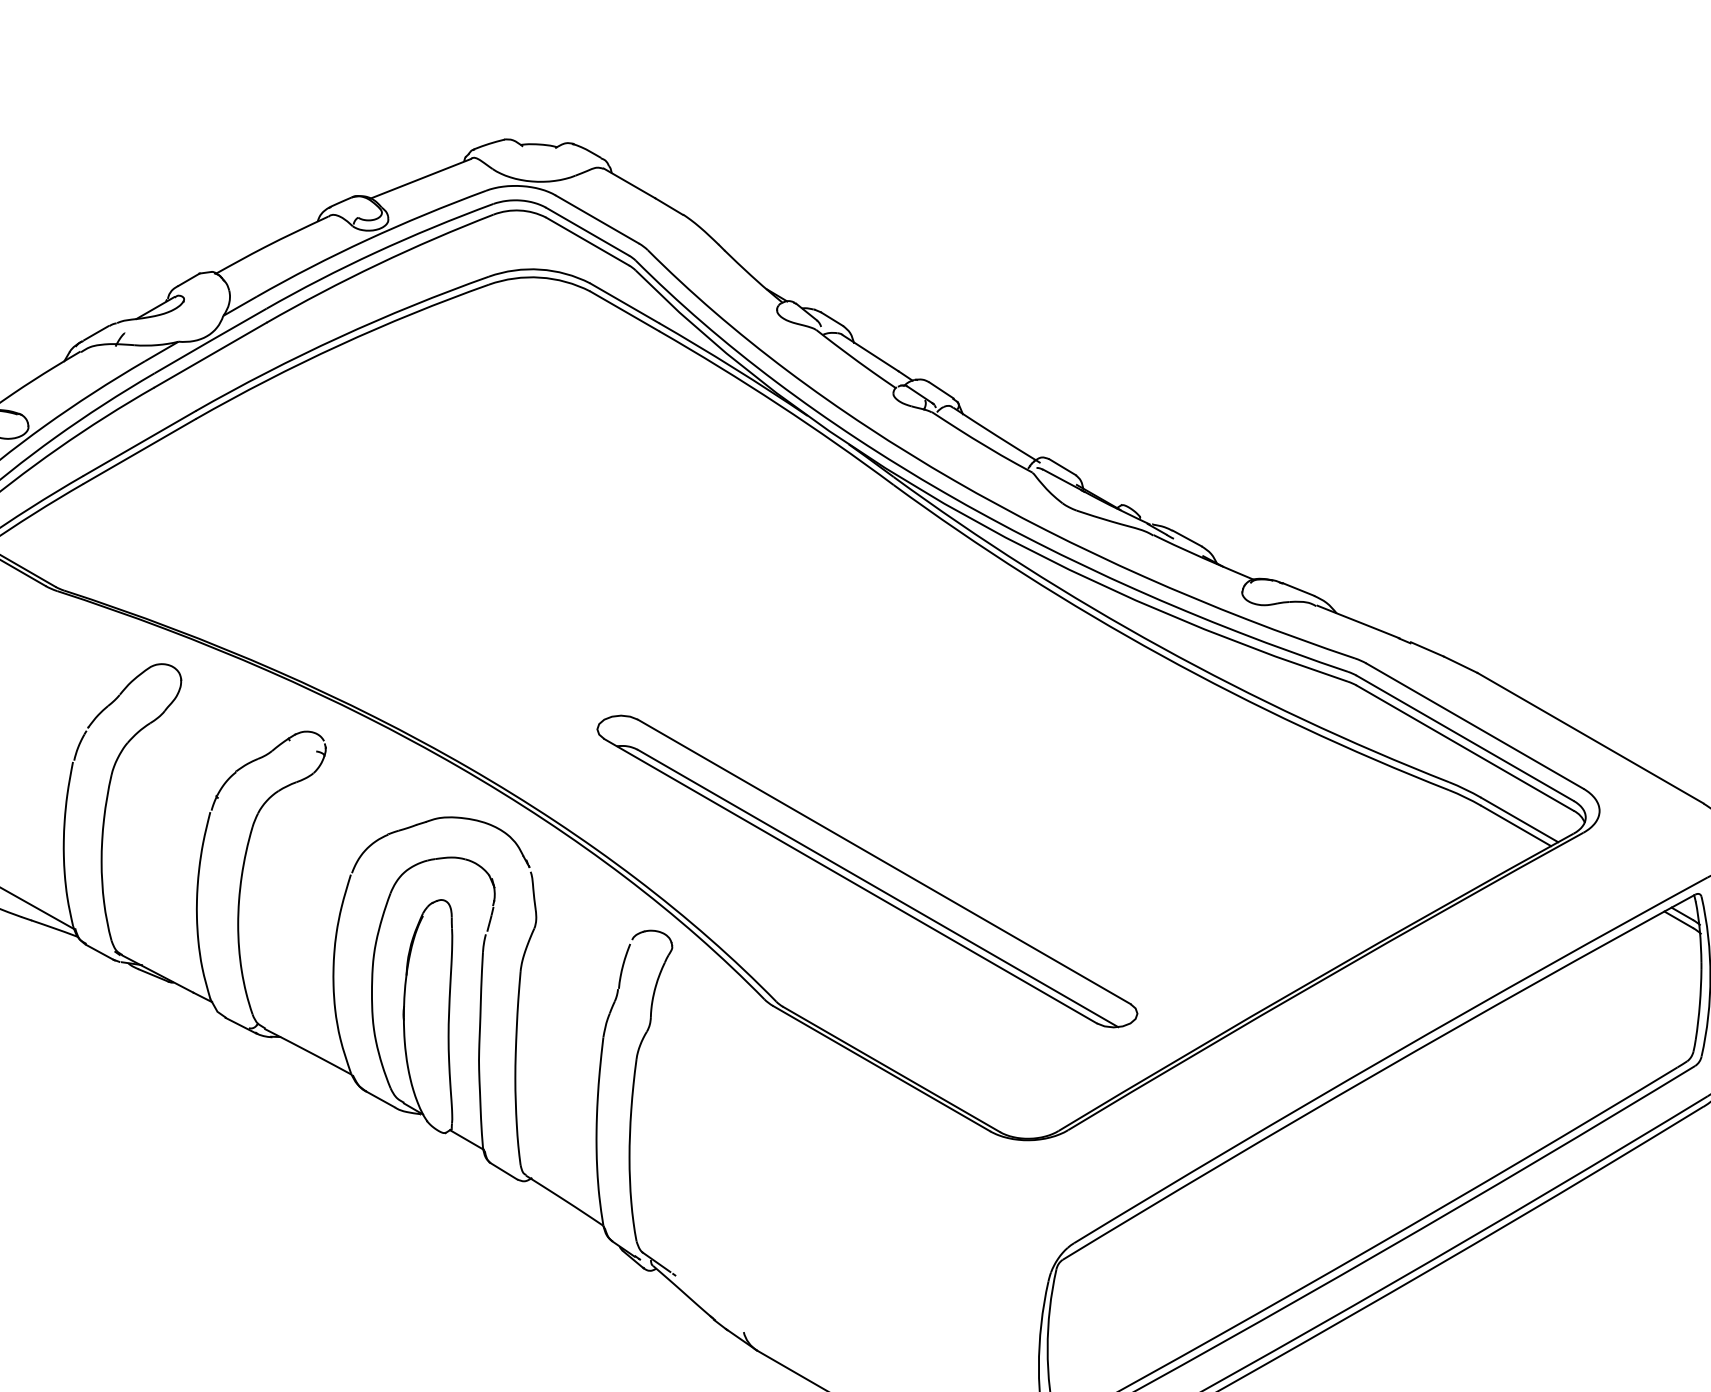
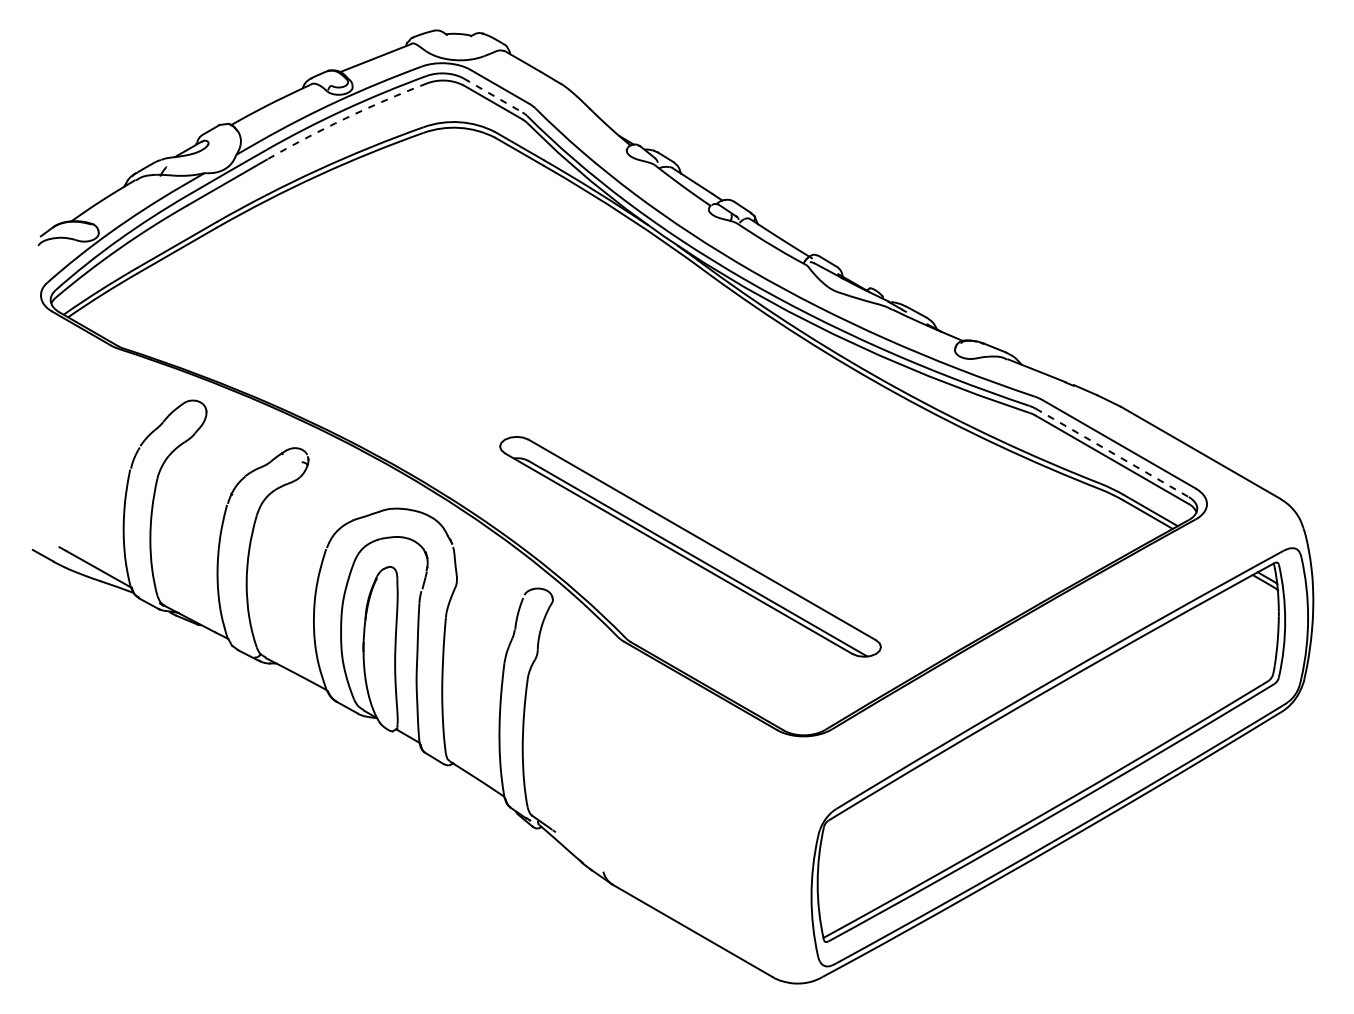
line: (588, 231) -> (493, 95), solid -> dashed
arc: (378, 264) -> (345, 118), solid -> dashed
line: (1465, 739) -> (1112, 453), solid -> dashed

